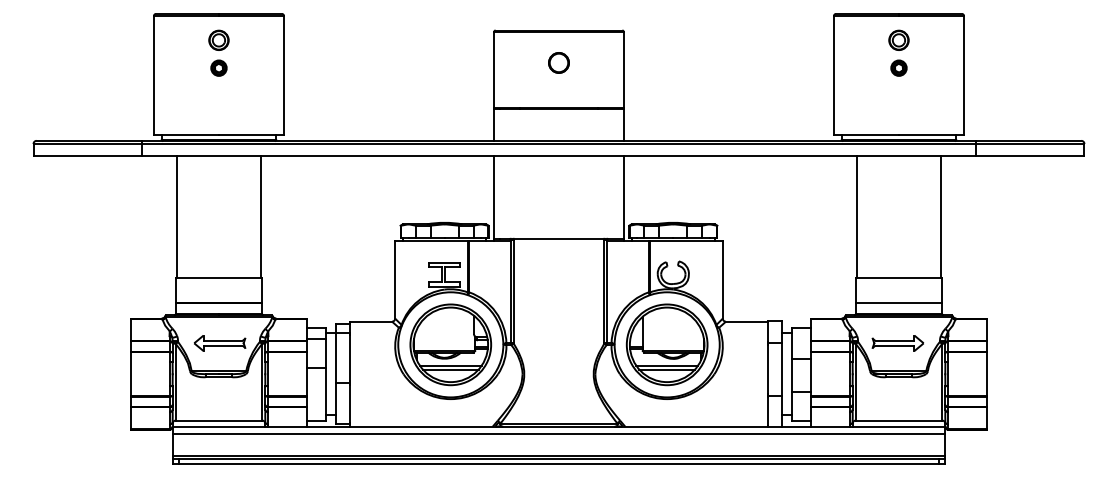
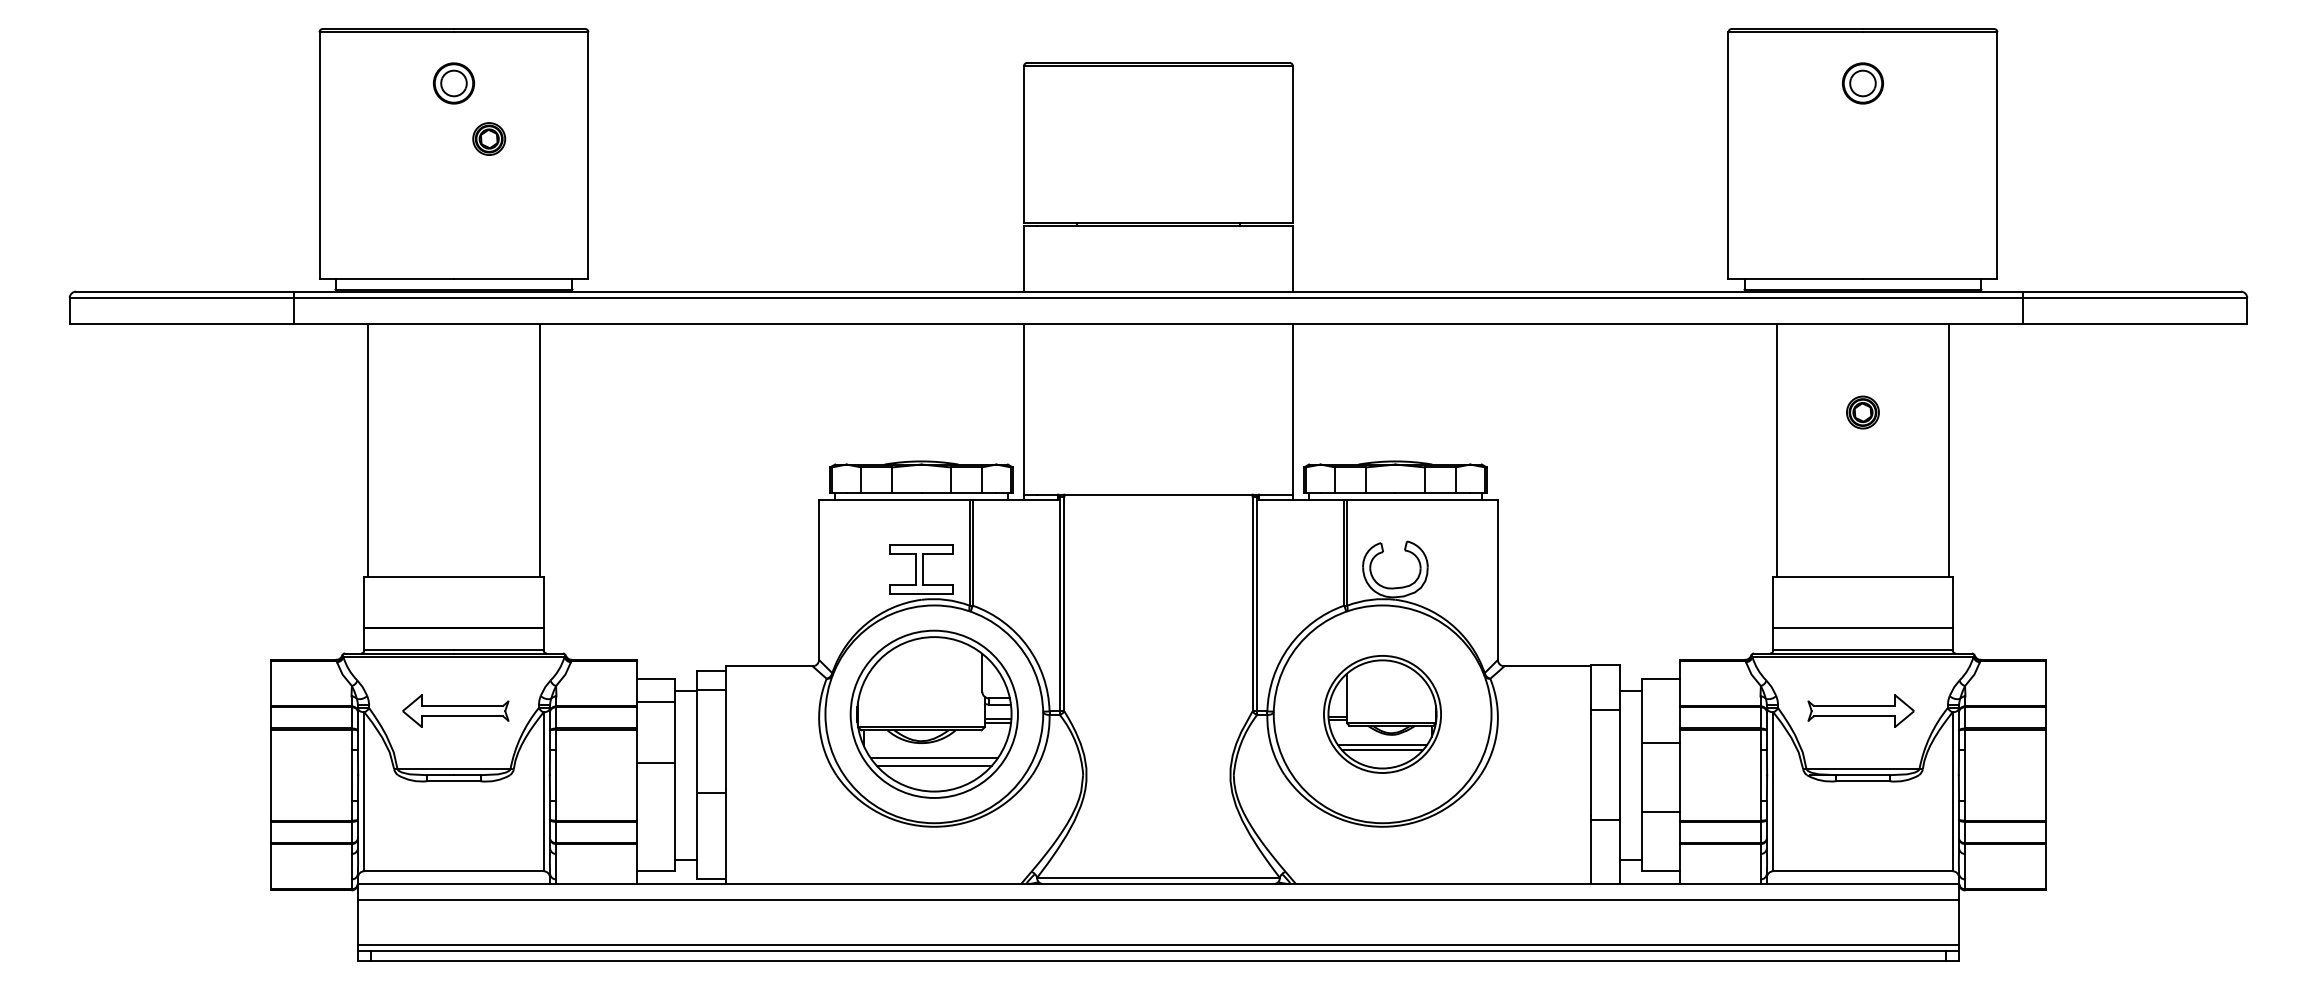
circle: (558, 62) -> (1157, 129), removed
part: (218, 67) -> (488, 137), moved
part: (898, 67) -> (1861, 411), moved
part: (666, 344) -> (1381, 713), size x0.7

